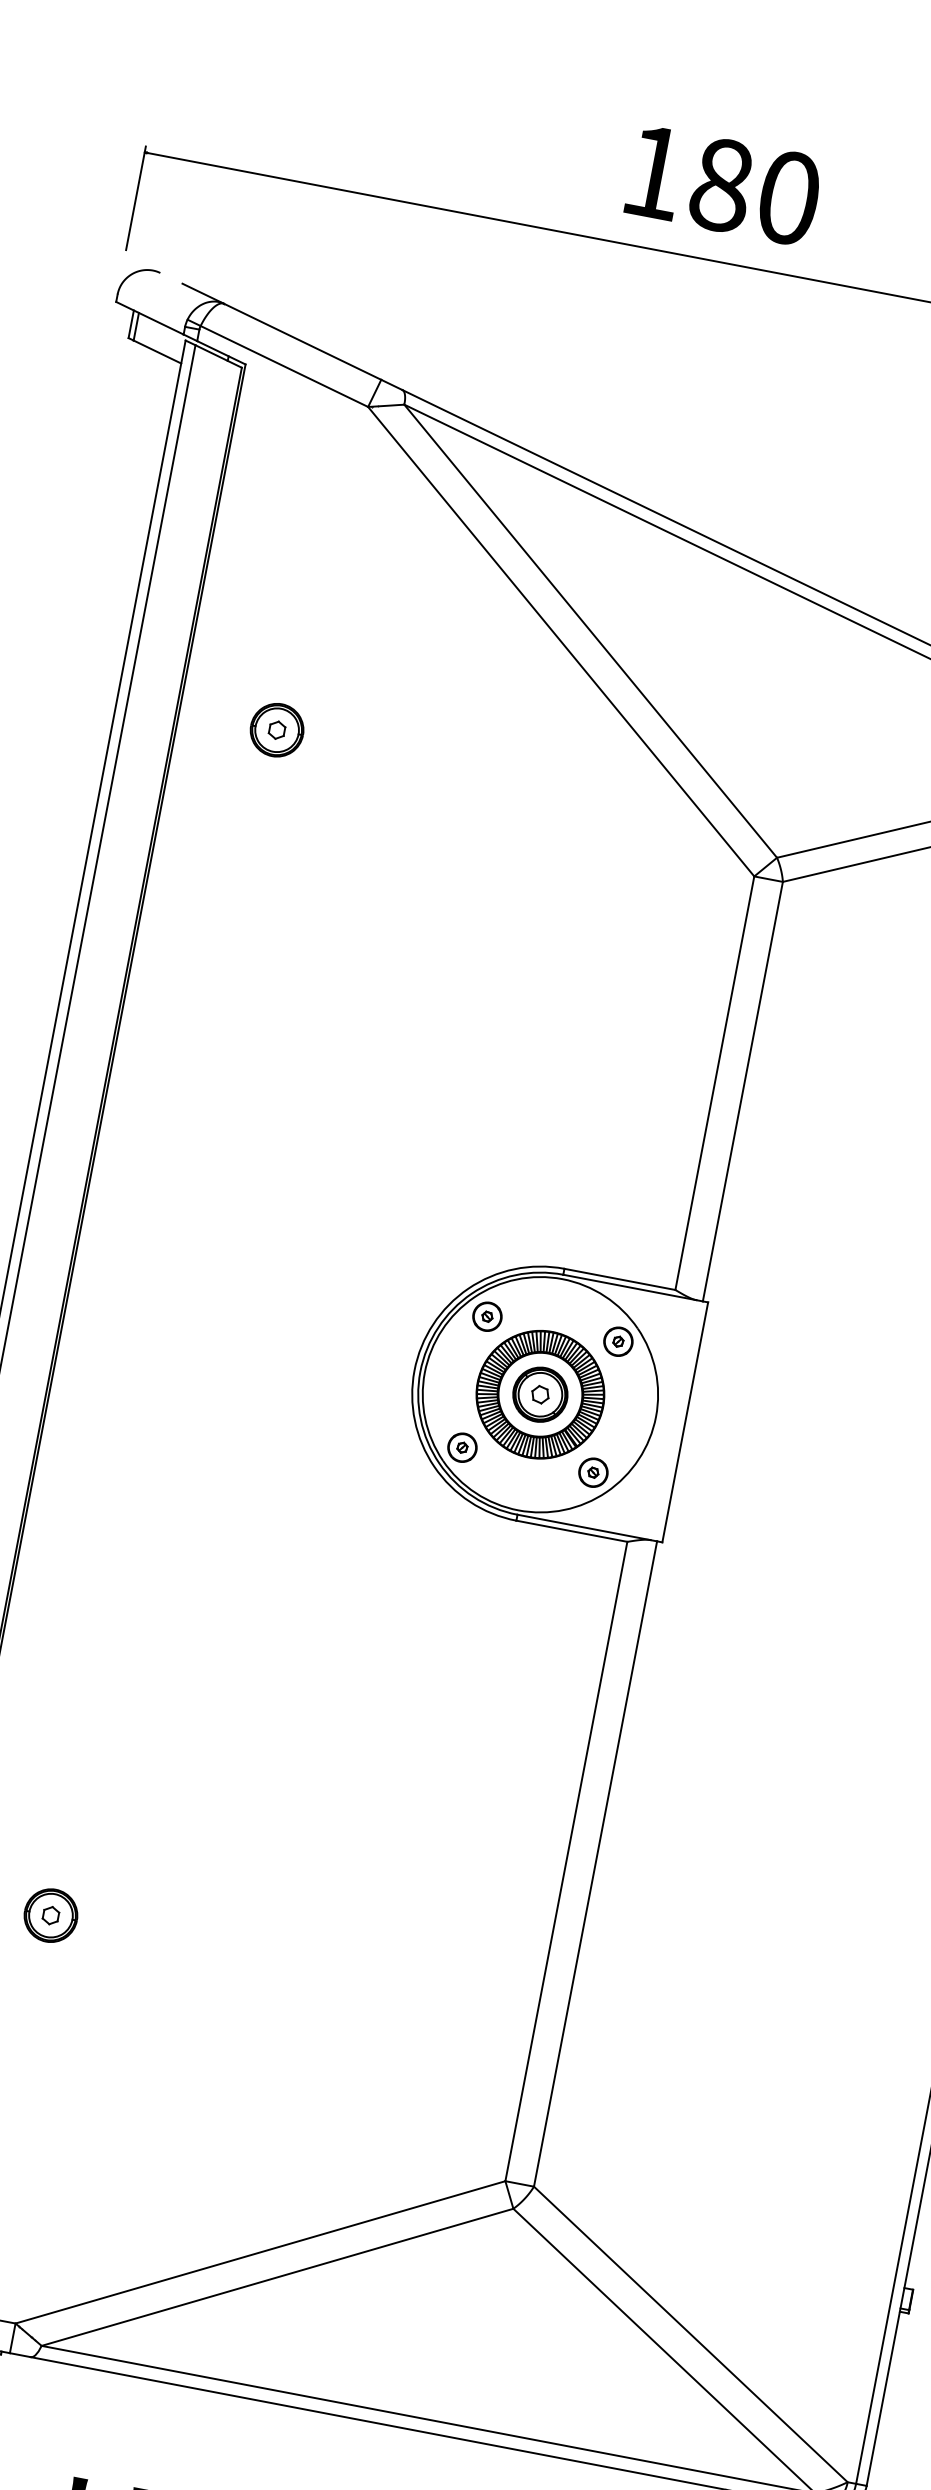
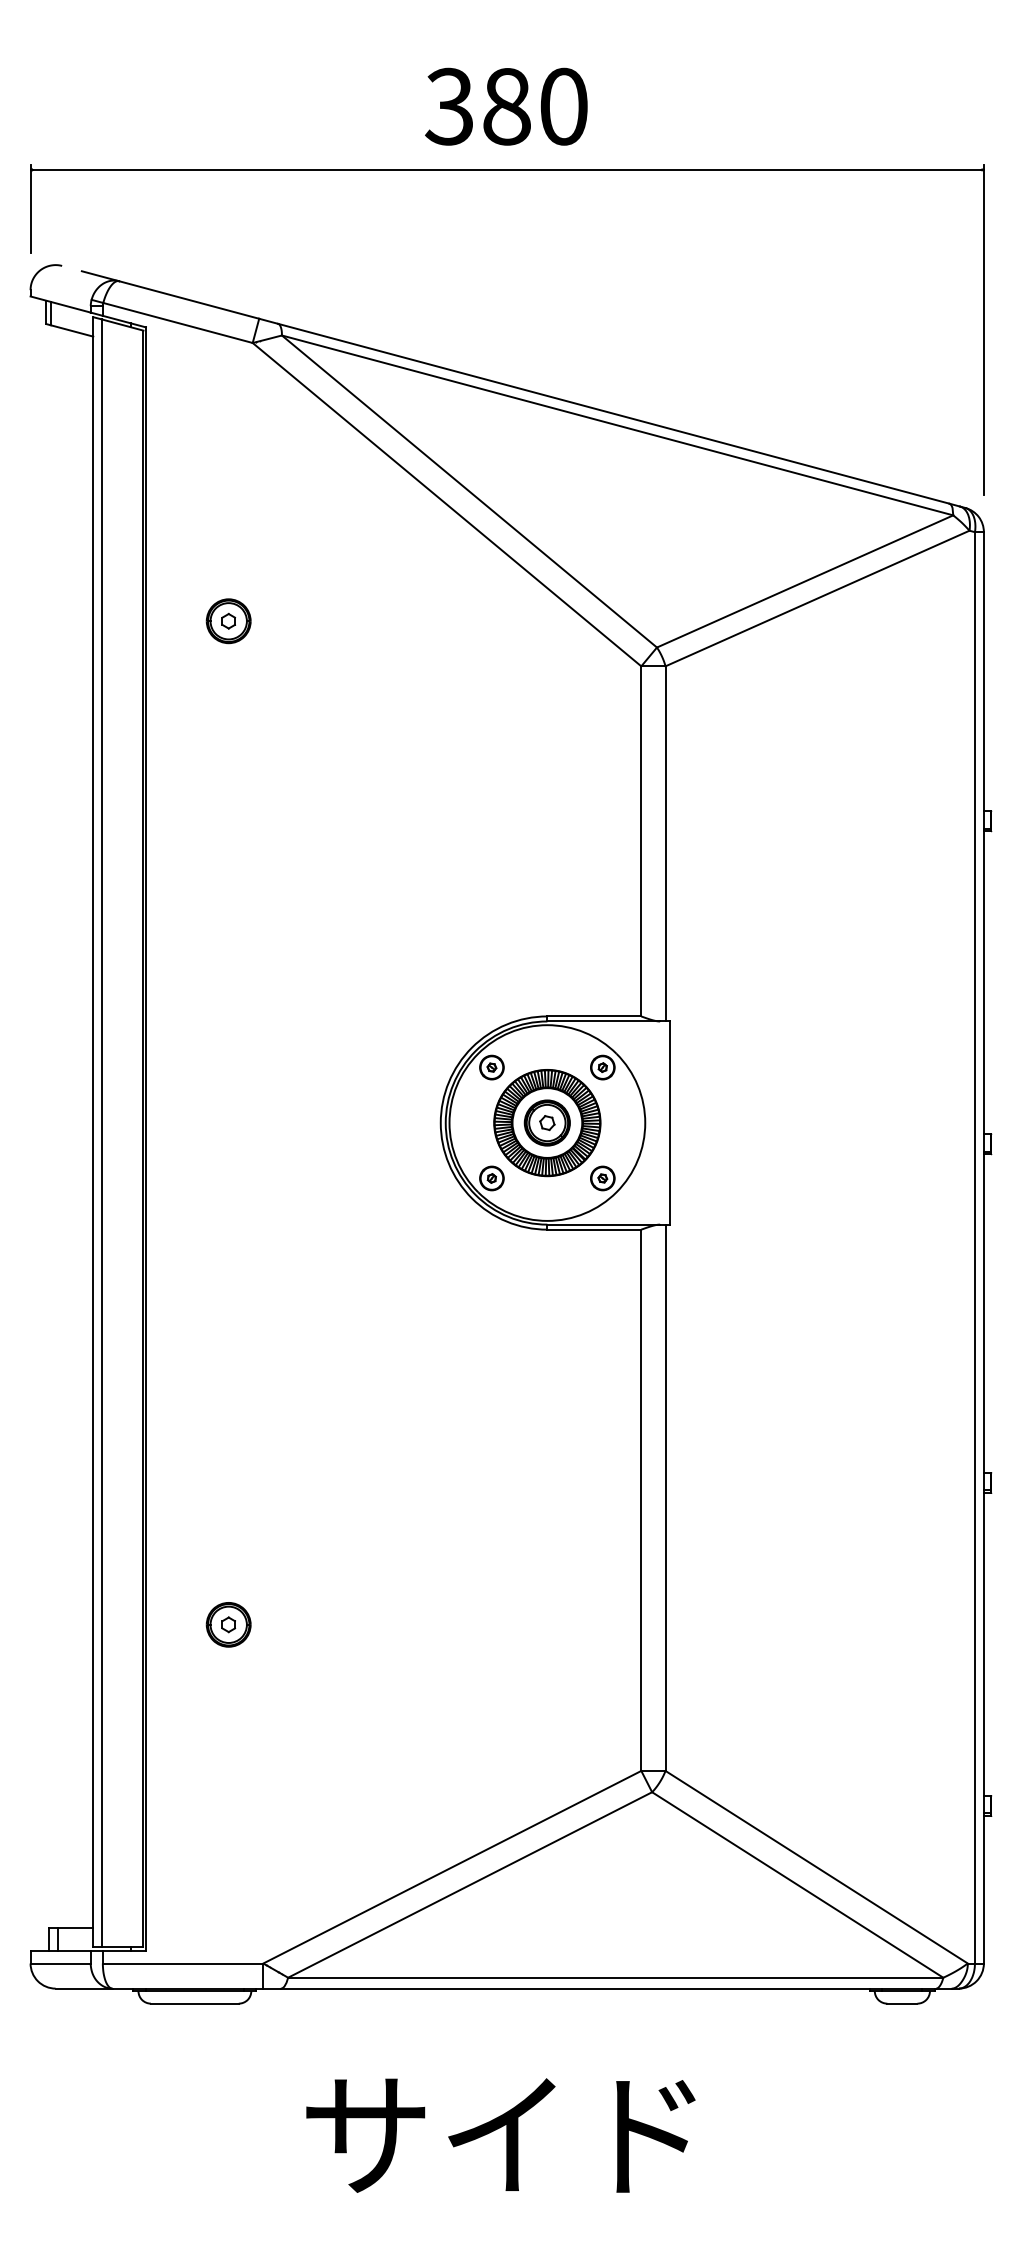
text: (652, 171) -> (448, 106), 180 -> 380

